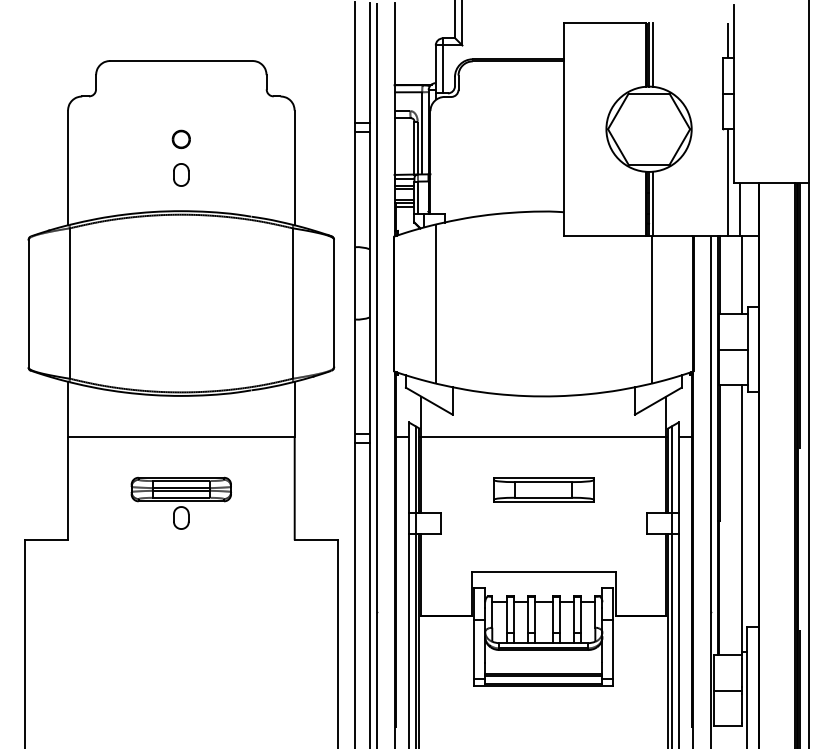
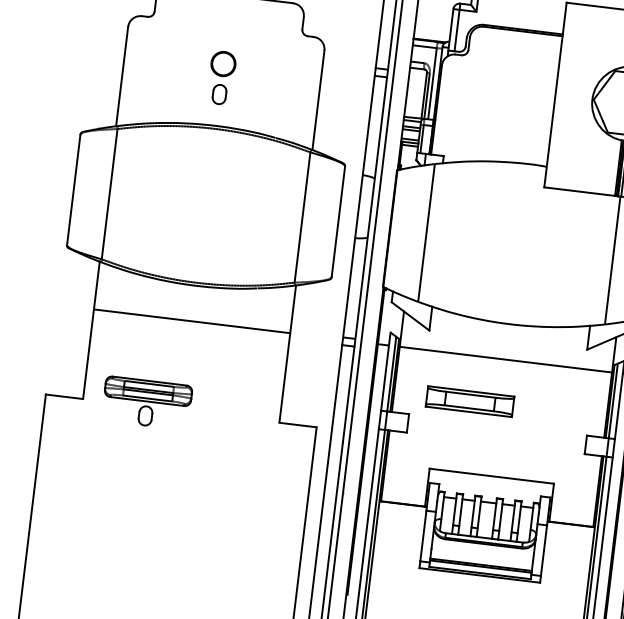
part: (180, 138) -> (222, 62), size x1.6
part: (543, 489) -> (469, 401), moved
part: (180, 502) -> (146, 402), moved

